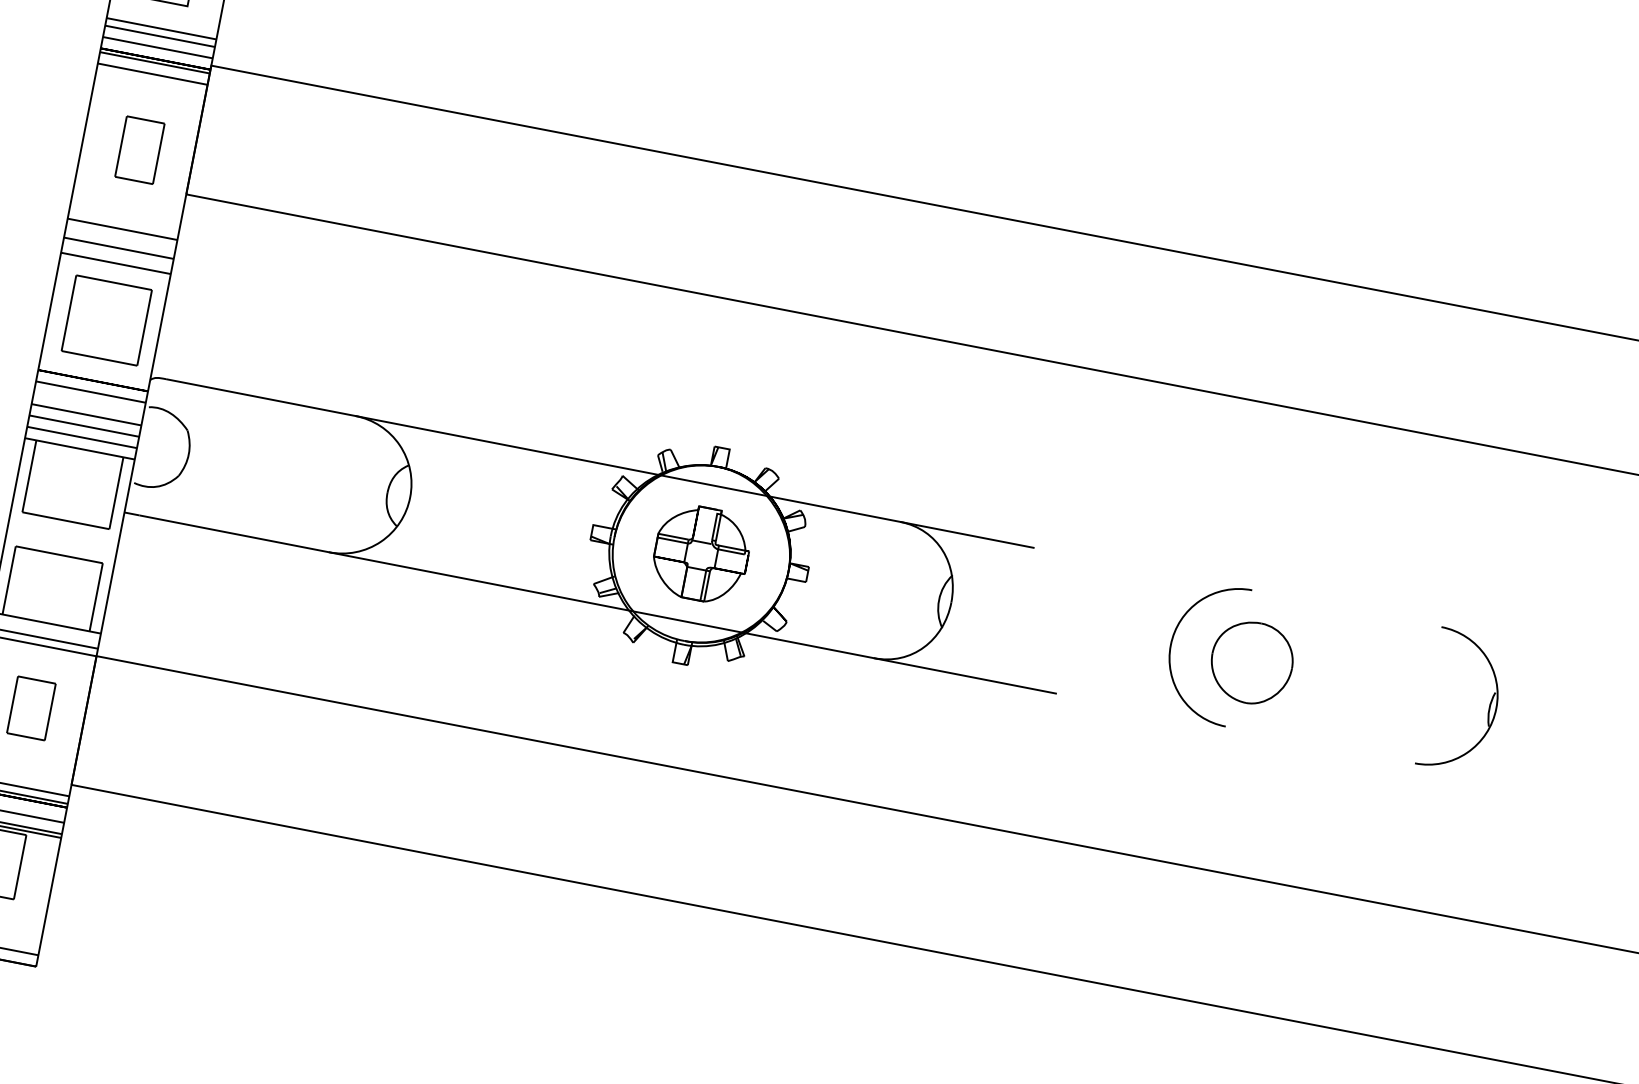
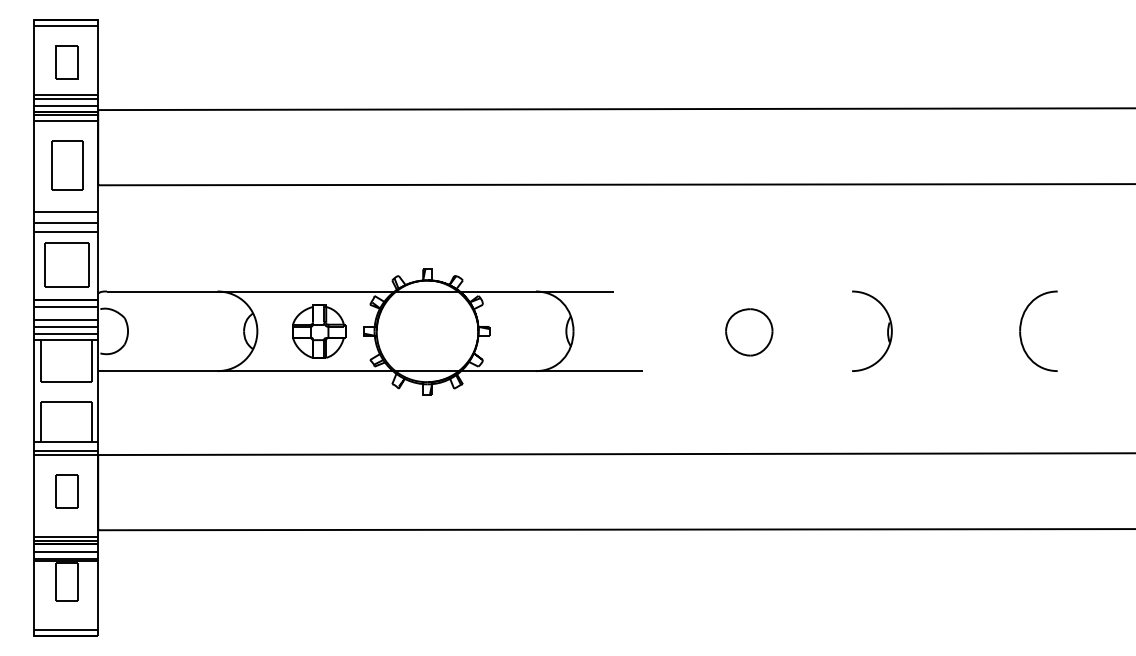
part: (138, 149) -> (66, 165), size x1.4
part: (701, 554) -> (319, 331), moved
curve: (1175, 635) -> (703, 325), removed

